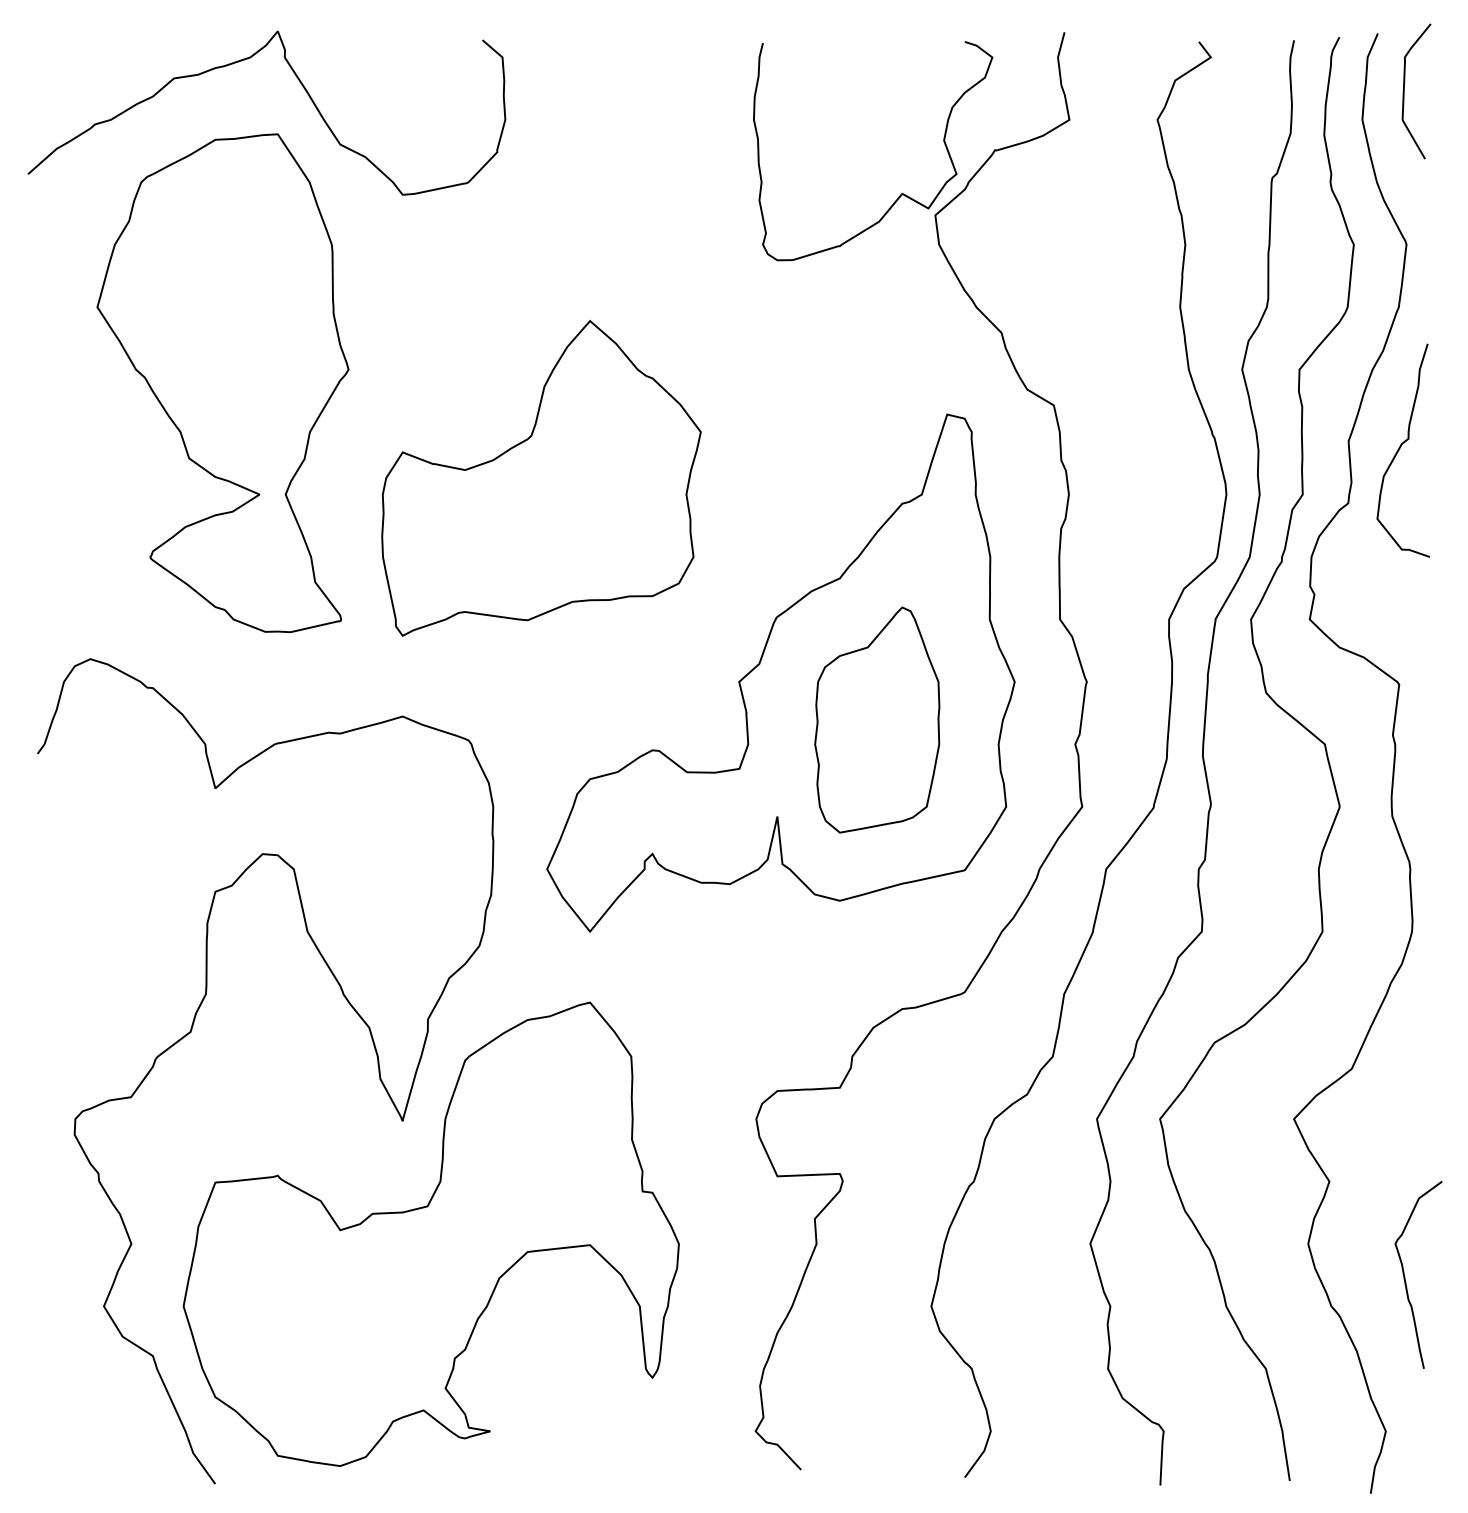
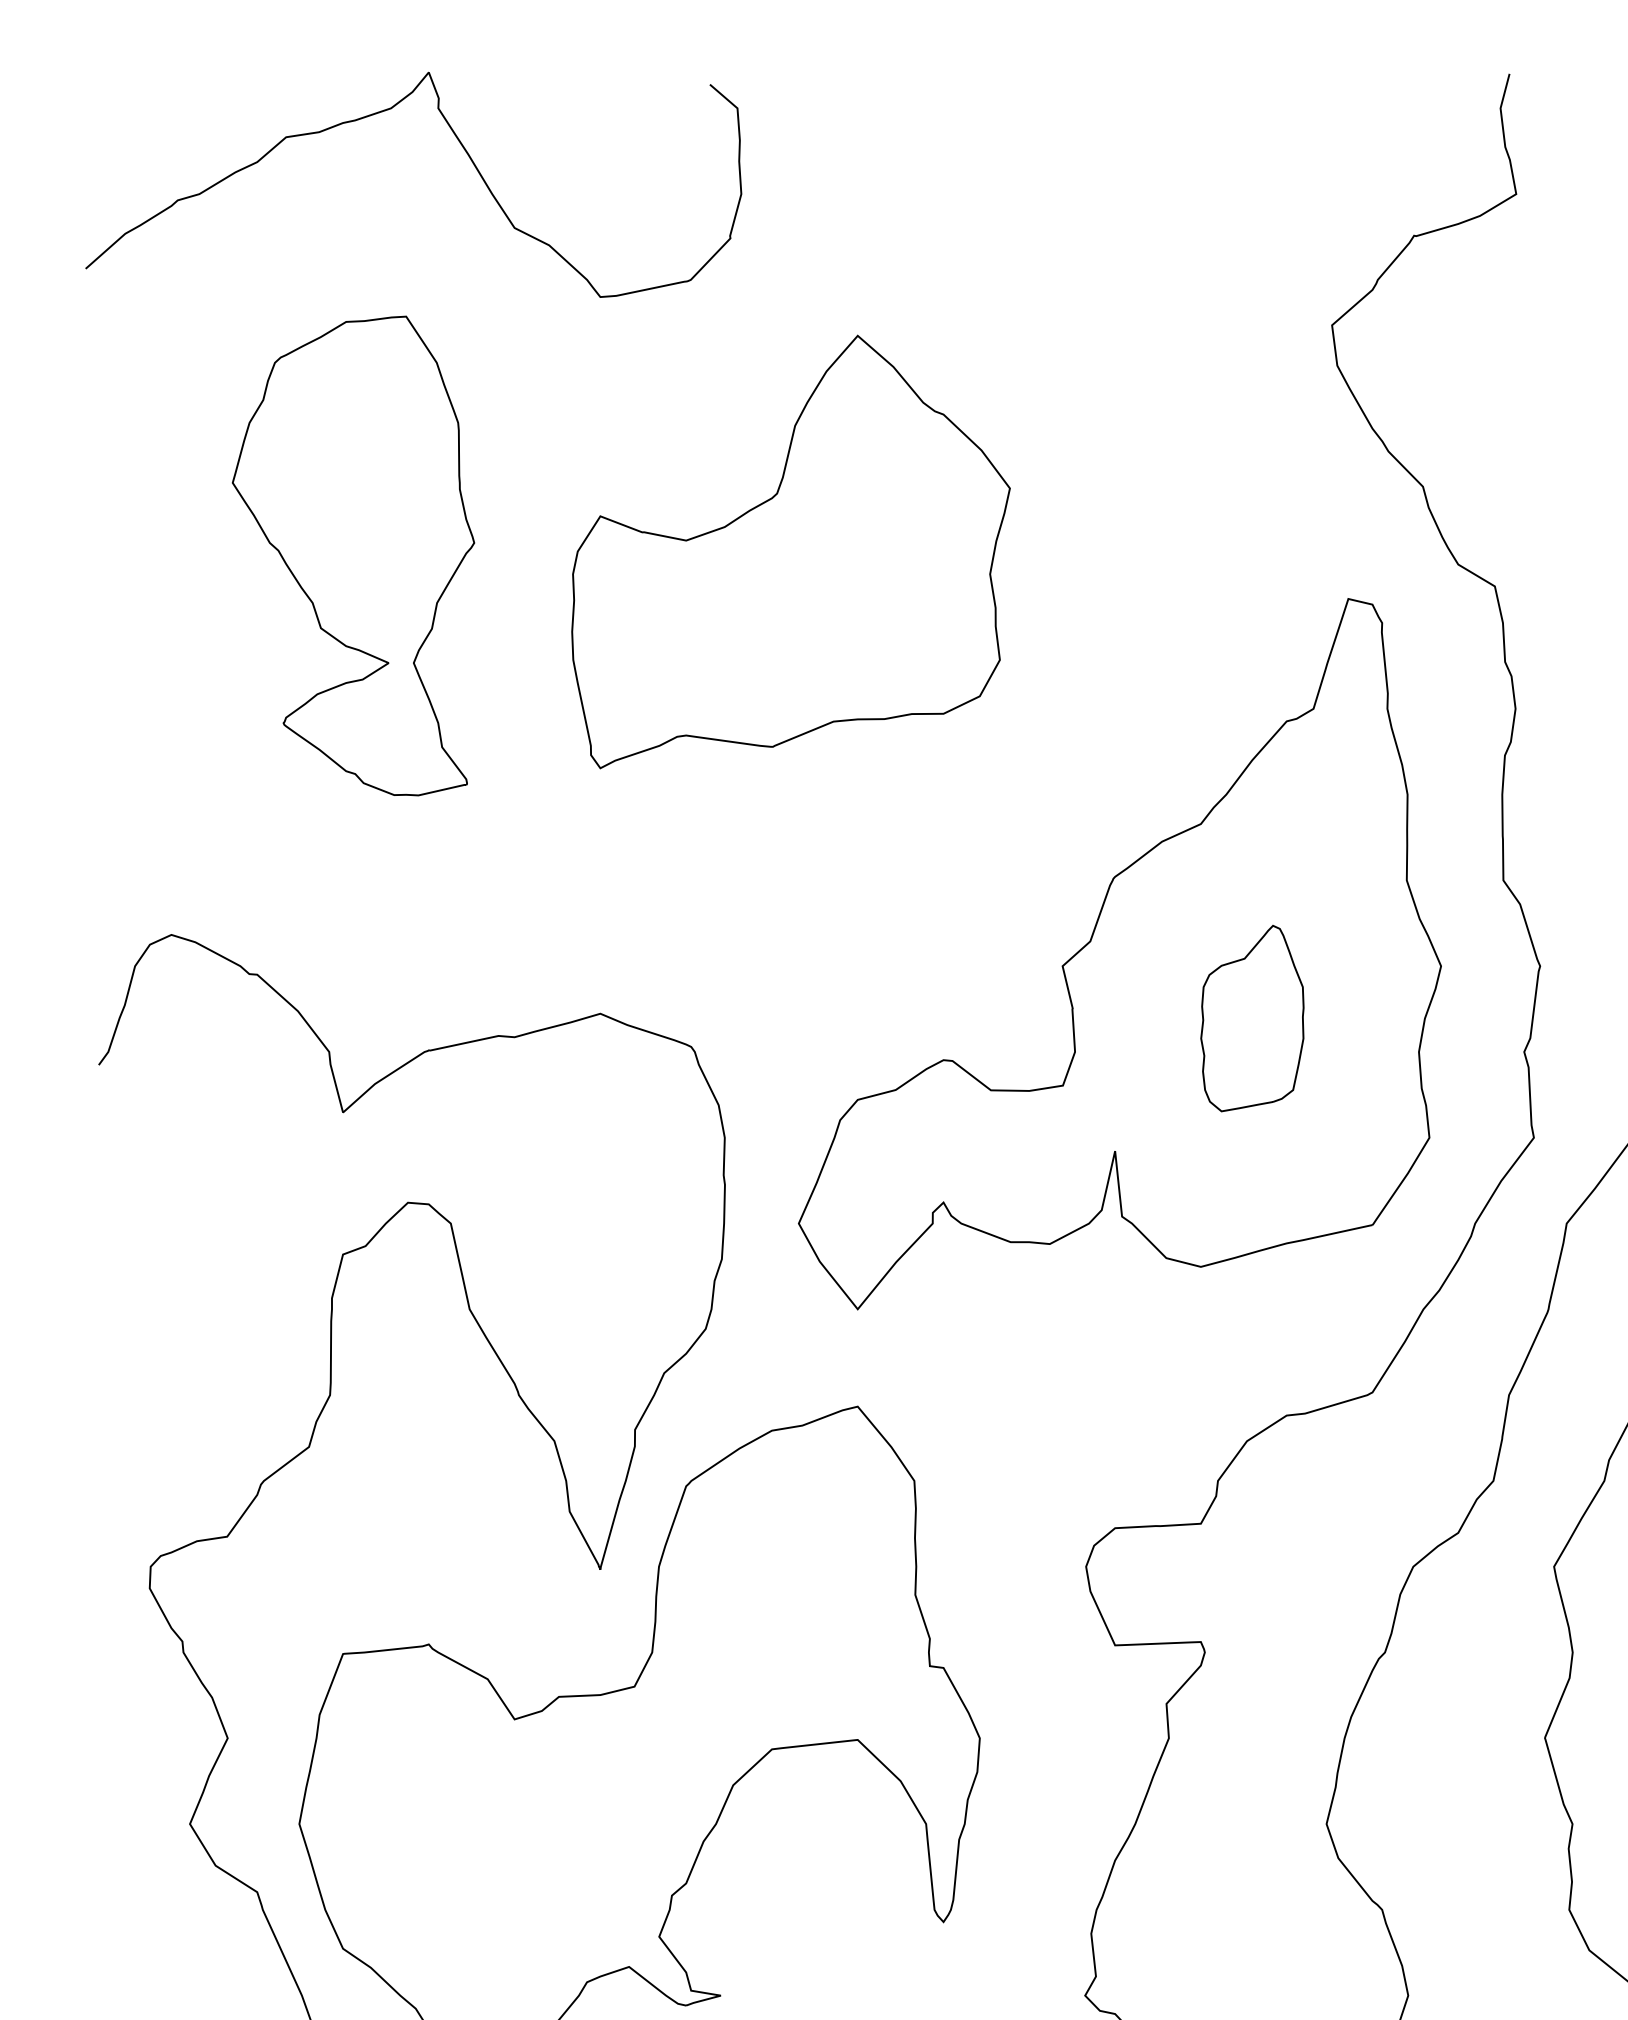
curve: (902, 192) -> (1286, 293), removed
part: (222, 383) -> (352, 556), size x0.7
part: (541, 478) -> (791, 552), moved
part: (877, 719) -> (1252, 1017), size x0.6

